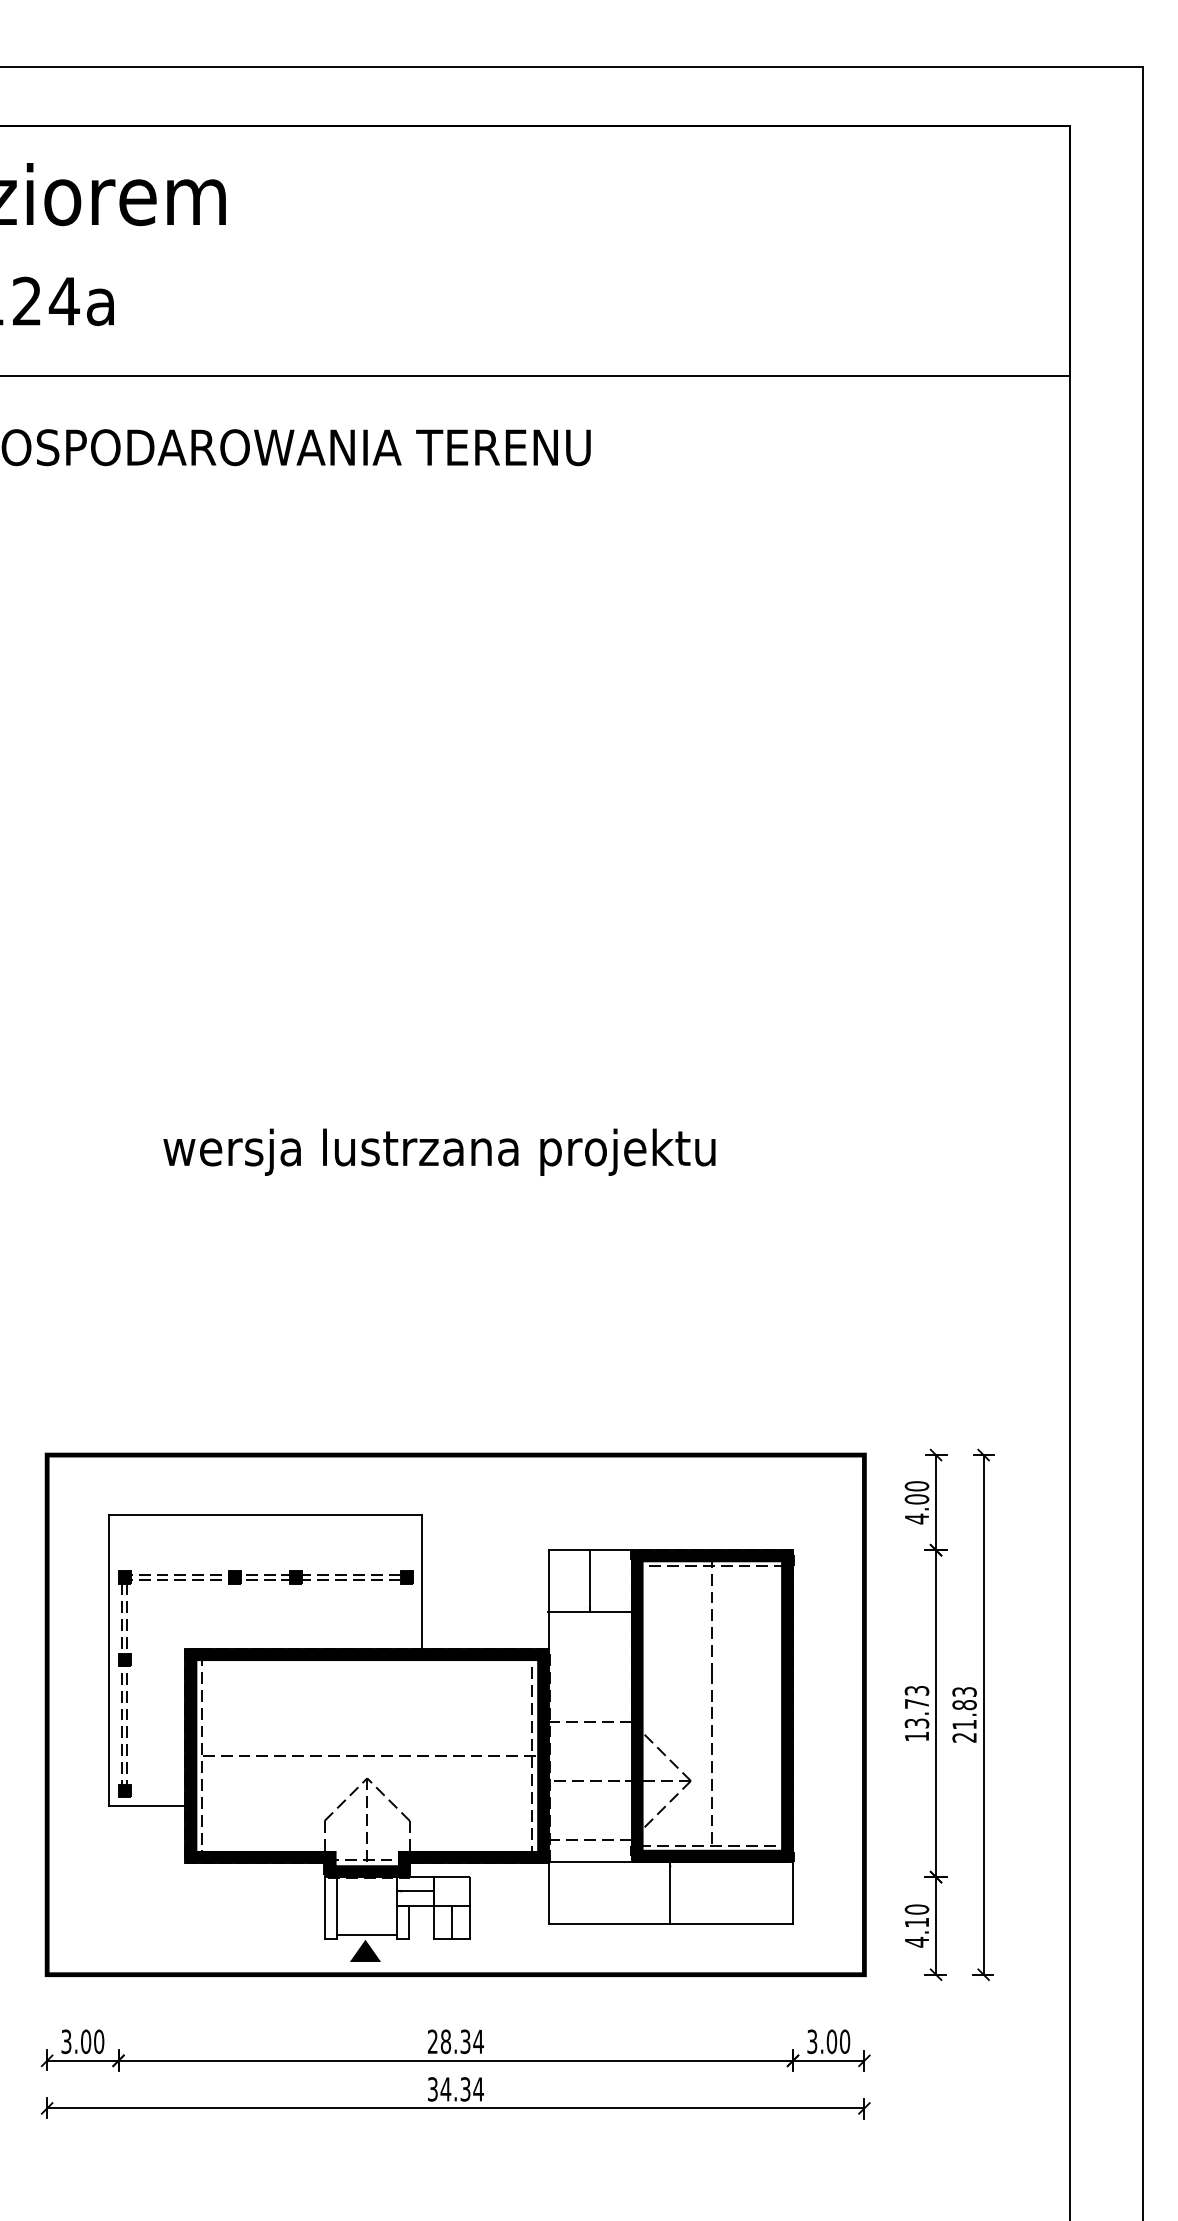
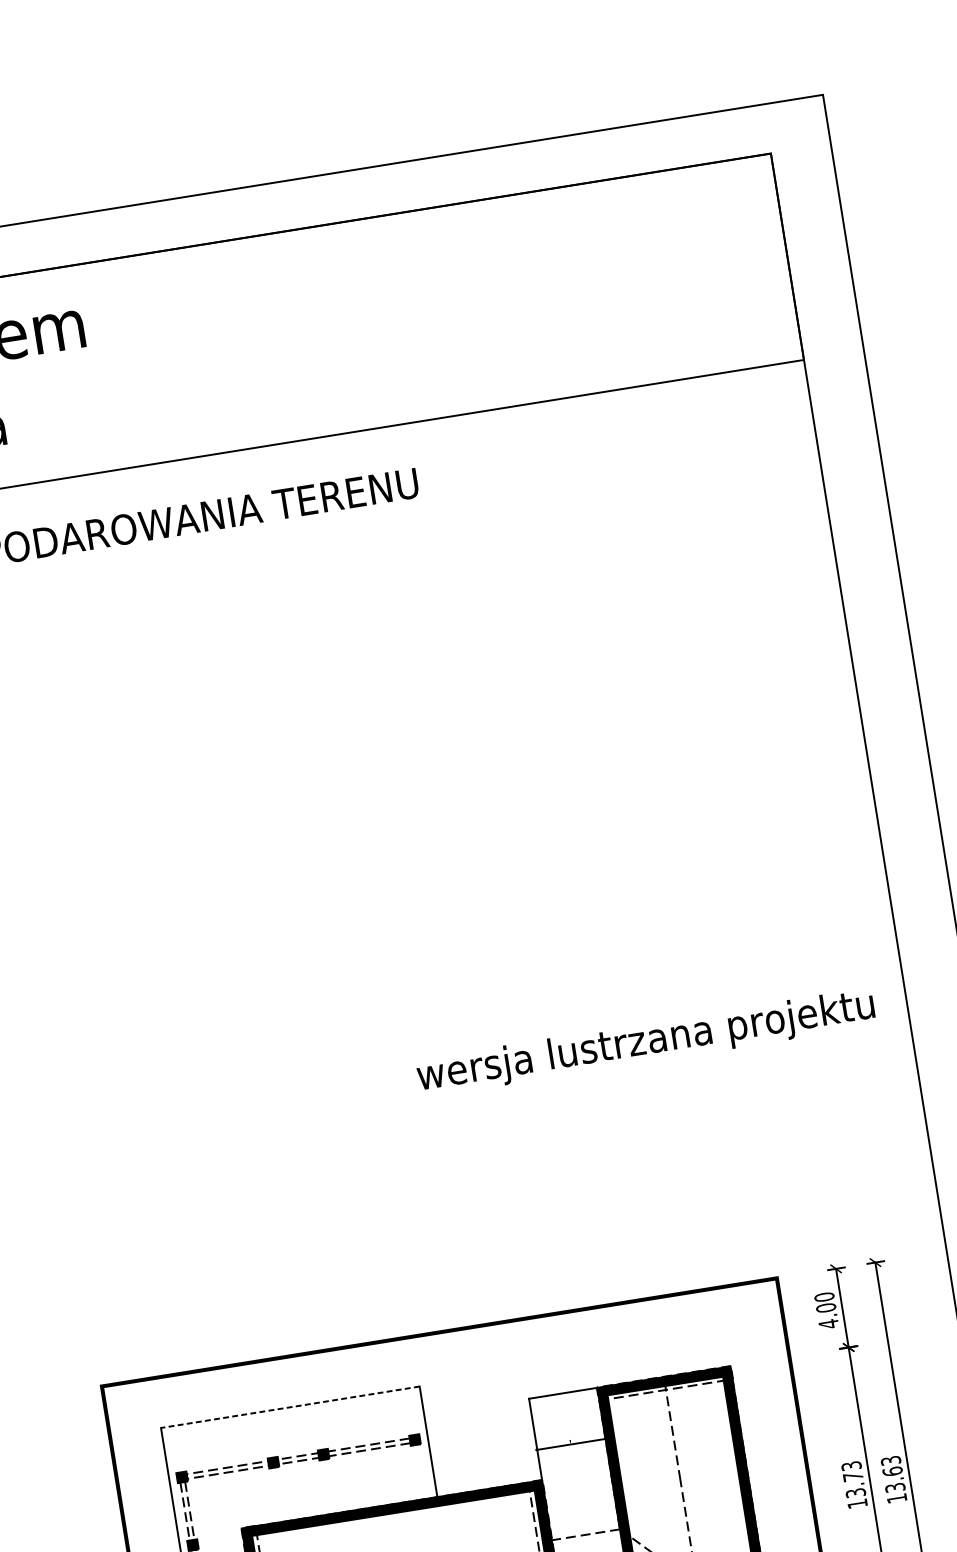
text: (439, 1151) -> (645, 1042), moved
line: (265, 1515) -> (290, 1407), solid -> dashed
line: (589, 1581) -> (566, 1419), removed
text: (964, 1720) -> (894, 1484), 21.83 -> 13.63

